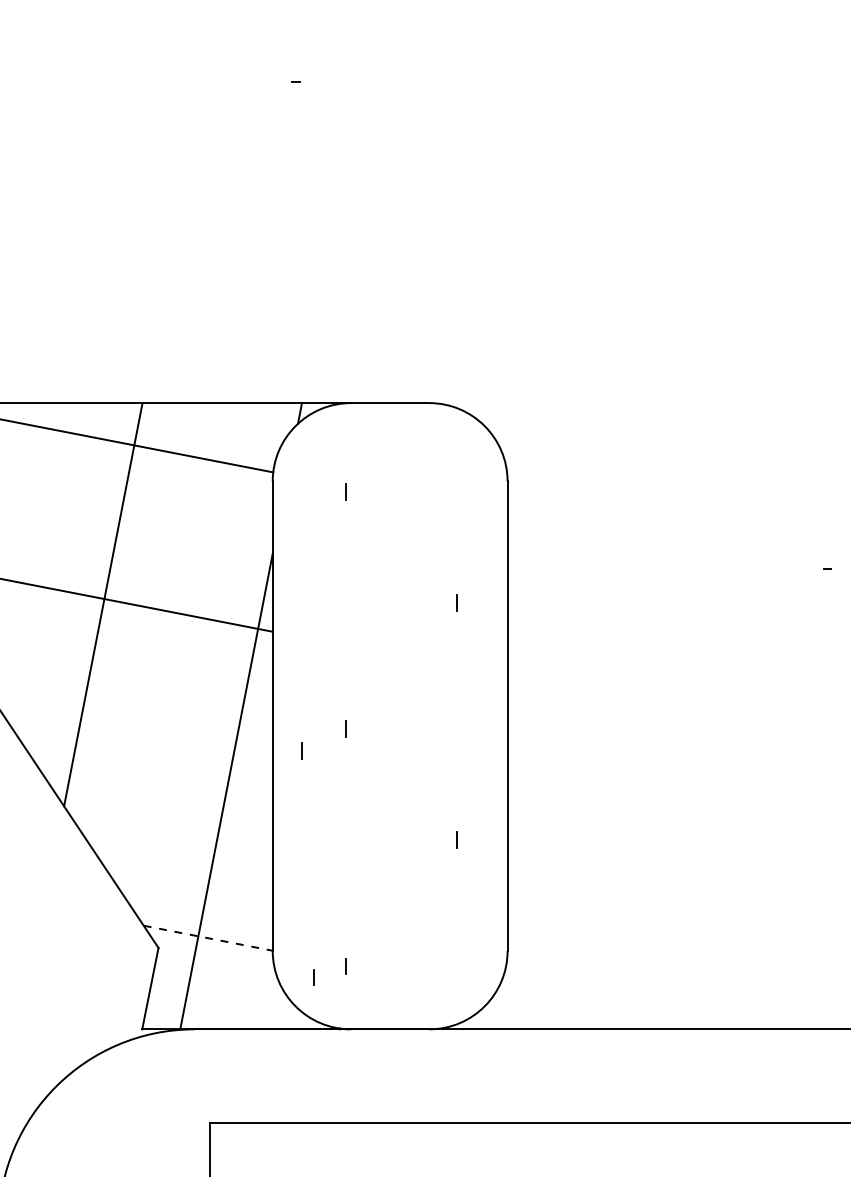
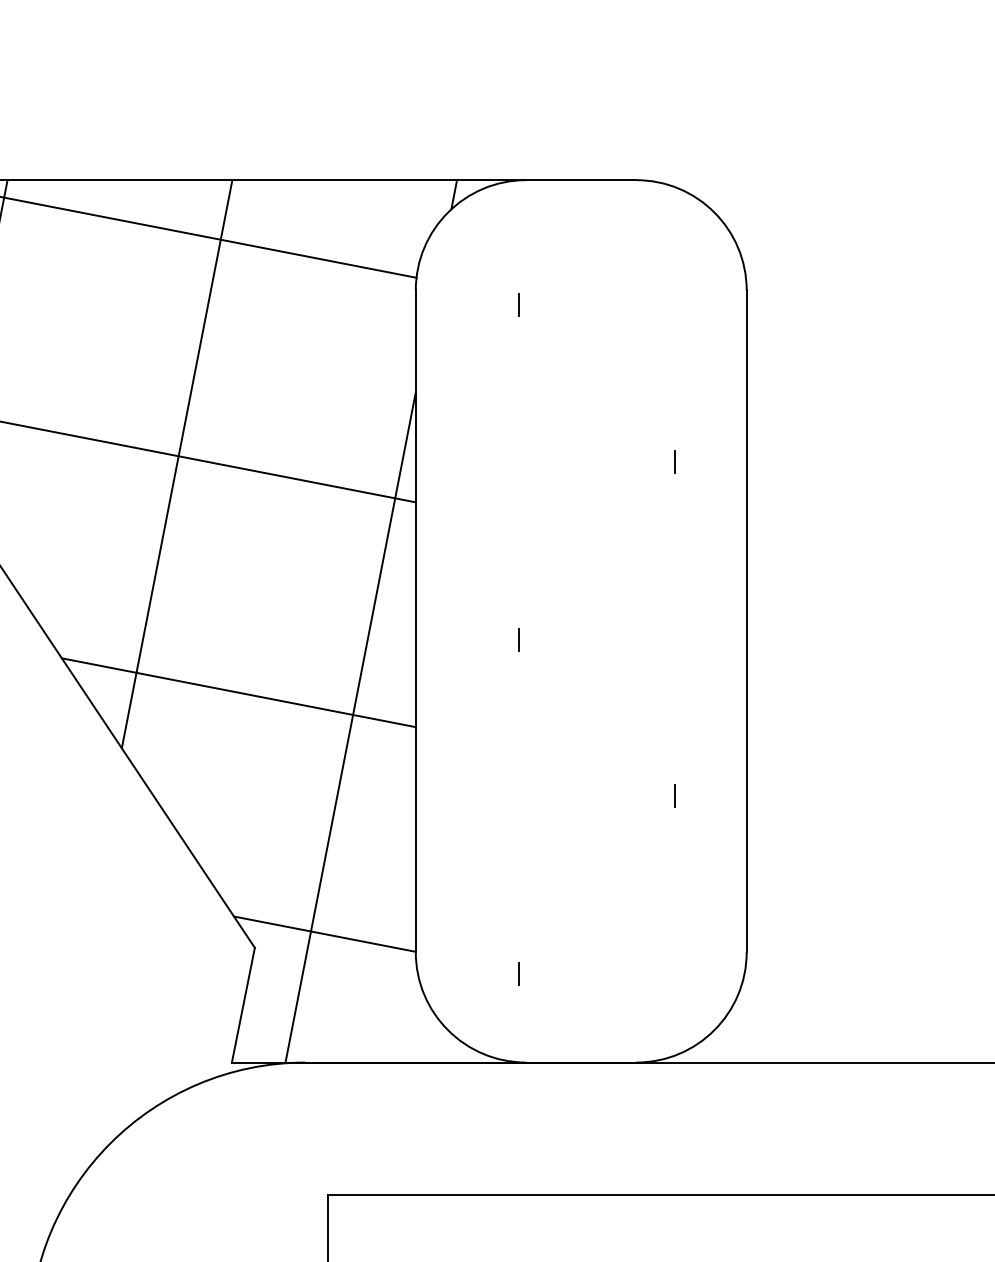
line: (301, 750) -> (456, 669), removed
line: (146, 766) -> (237, 692), added
line: (208, 938) -> (325, 934), dashed -> solid
line: (313, 977) -> (473, 989), removed

